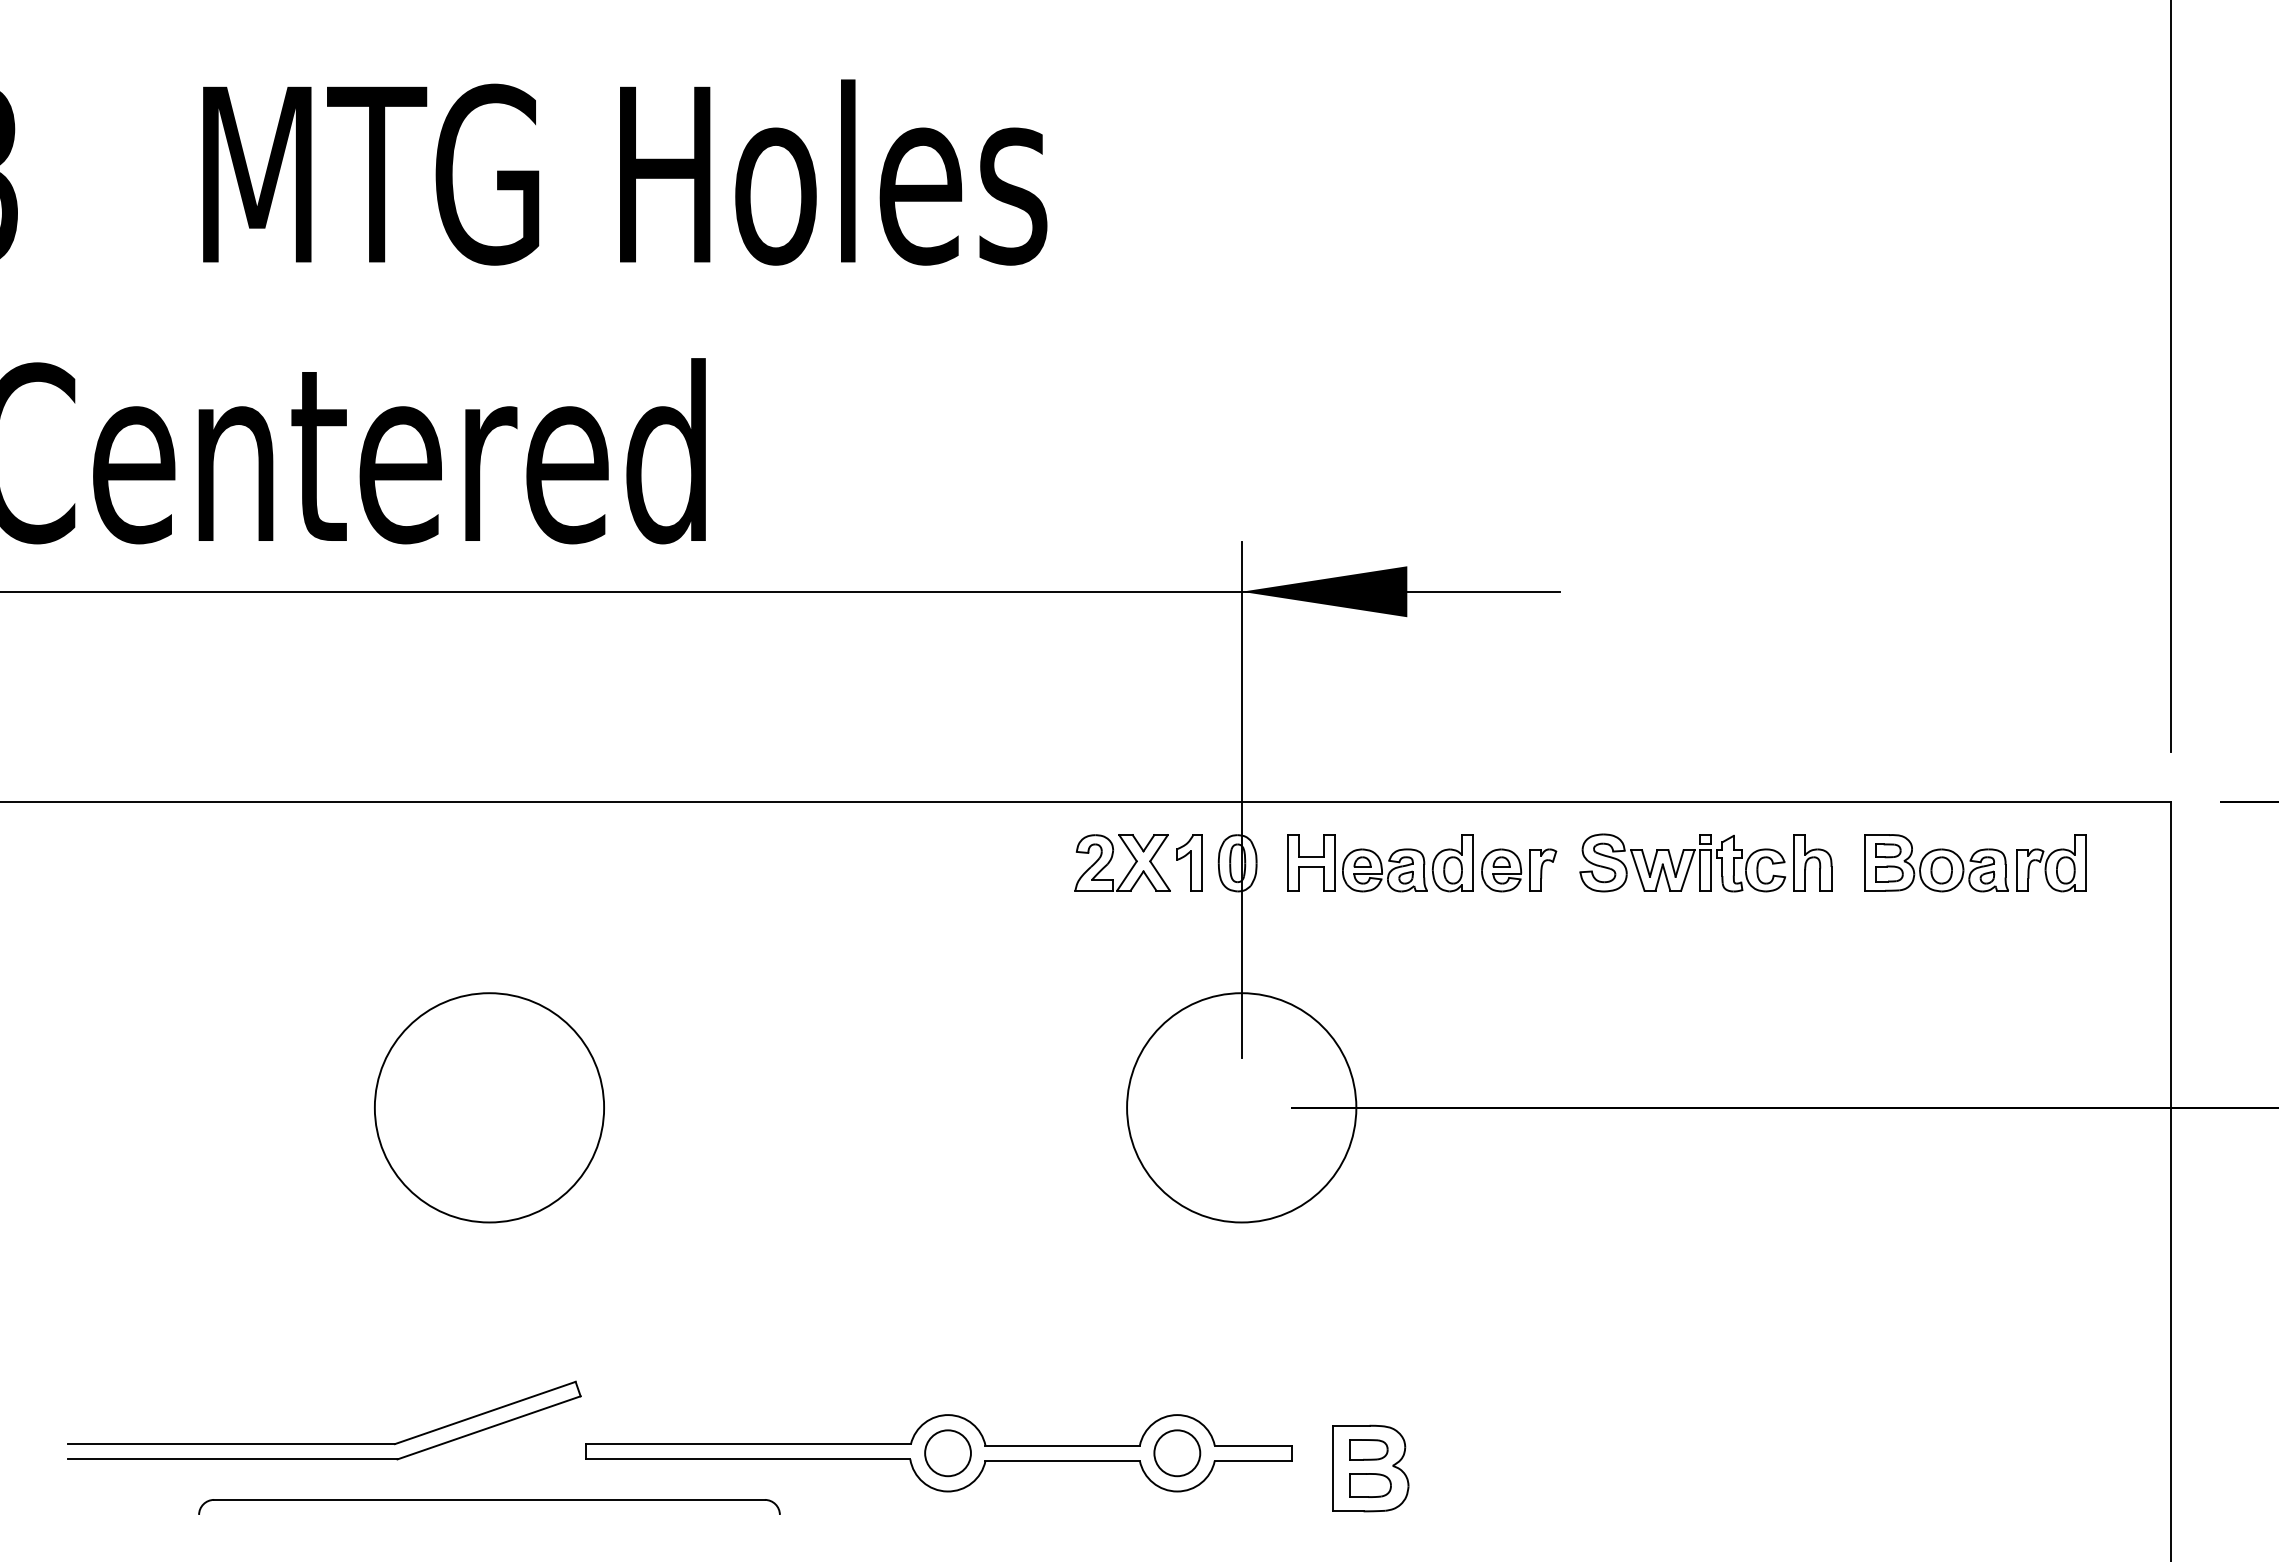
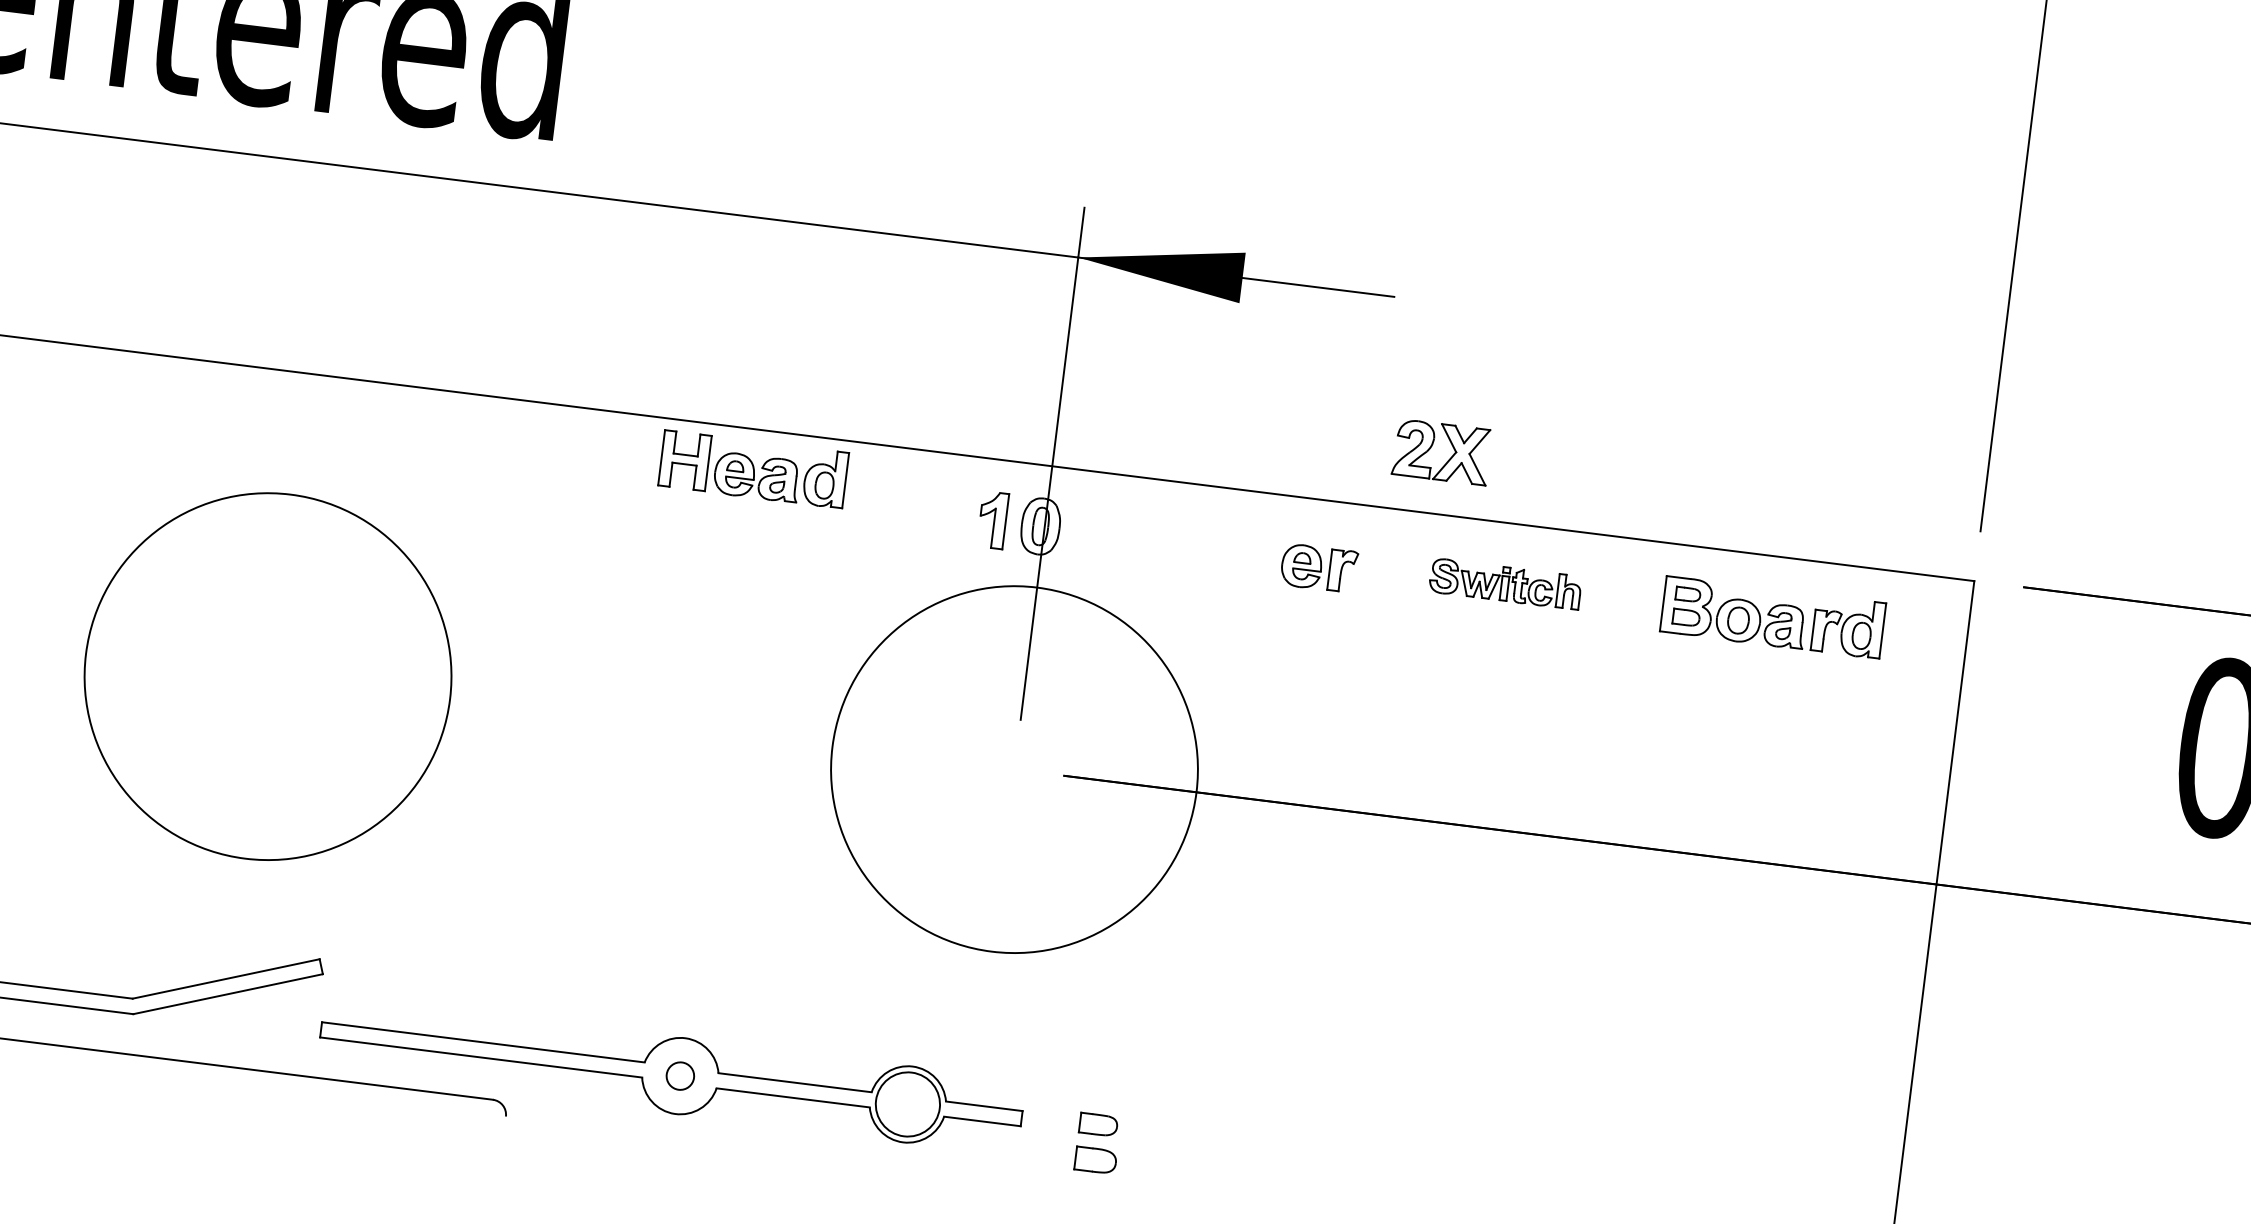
part: (1705, 862) -> (1505, 583), size x0.6
part: (1380, 863) -> (753, 469), moved
part: (1130, 868) -> (1449, 458), moved
circle: (489, 1107) -> (268, 676), size x1.6
circle: (1241, 1107) -> (1014, 769), size x1.6
circle: (947, 1453) -> (679, 1076), size x0.6
circle: (1177, 1453) -> (908, 1104), size x1.4
part: (1370, 1468) -> (1097, 1143), removed

